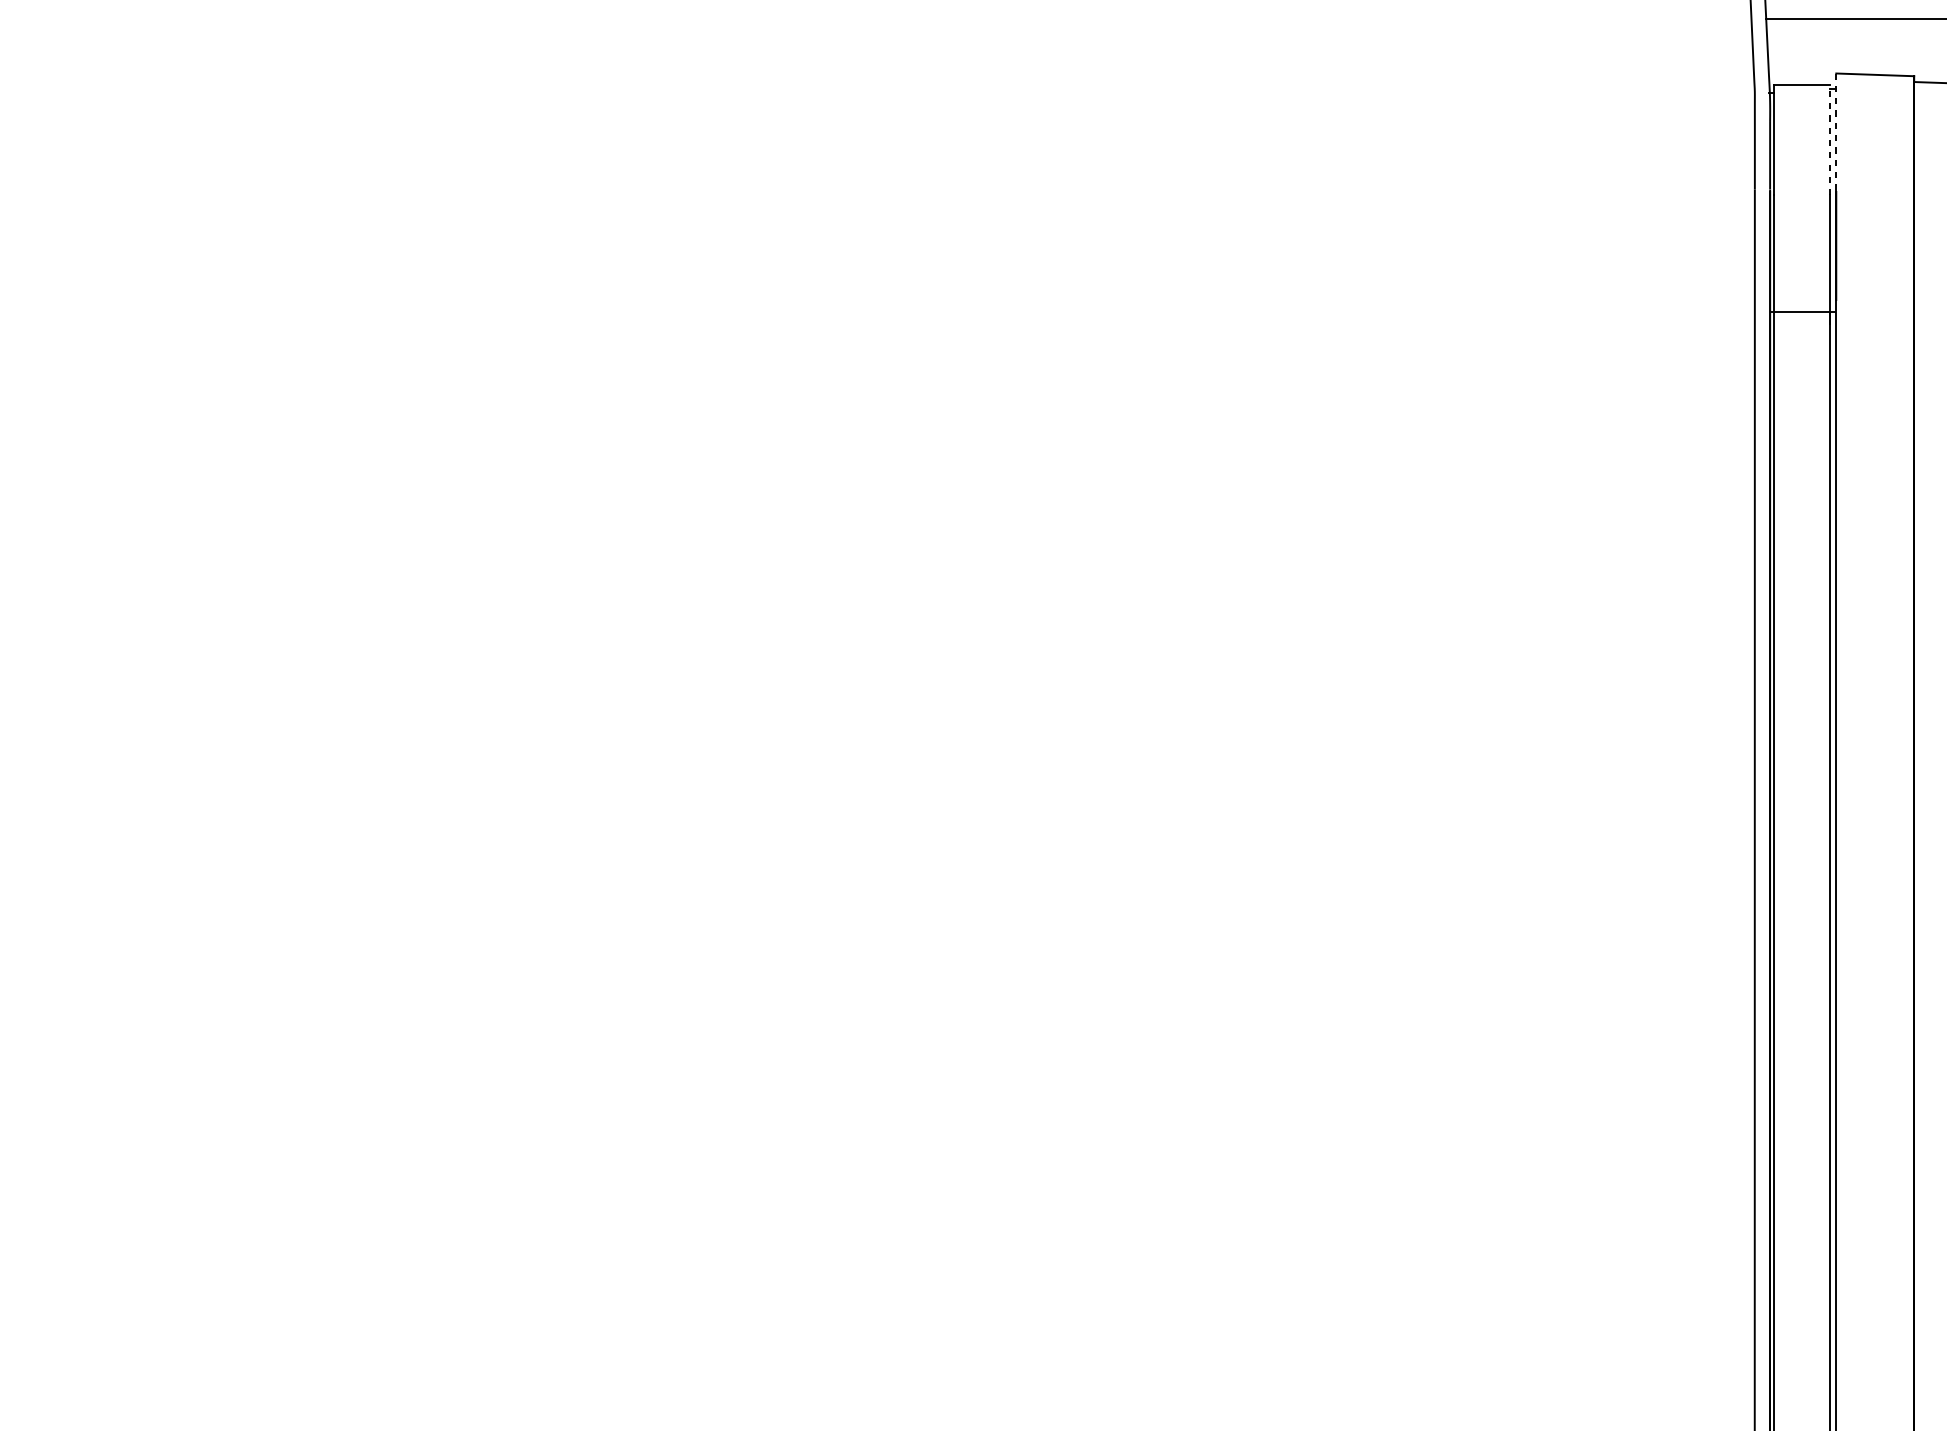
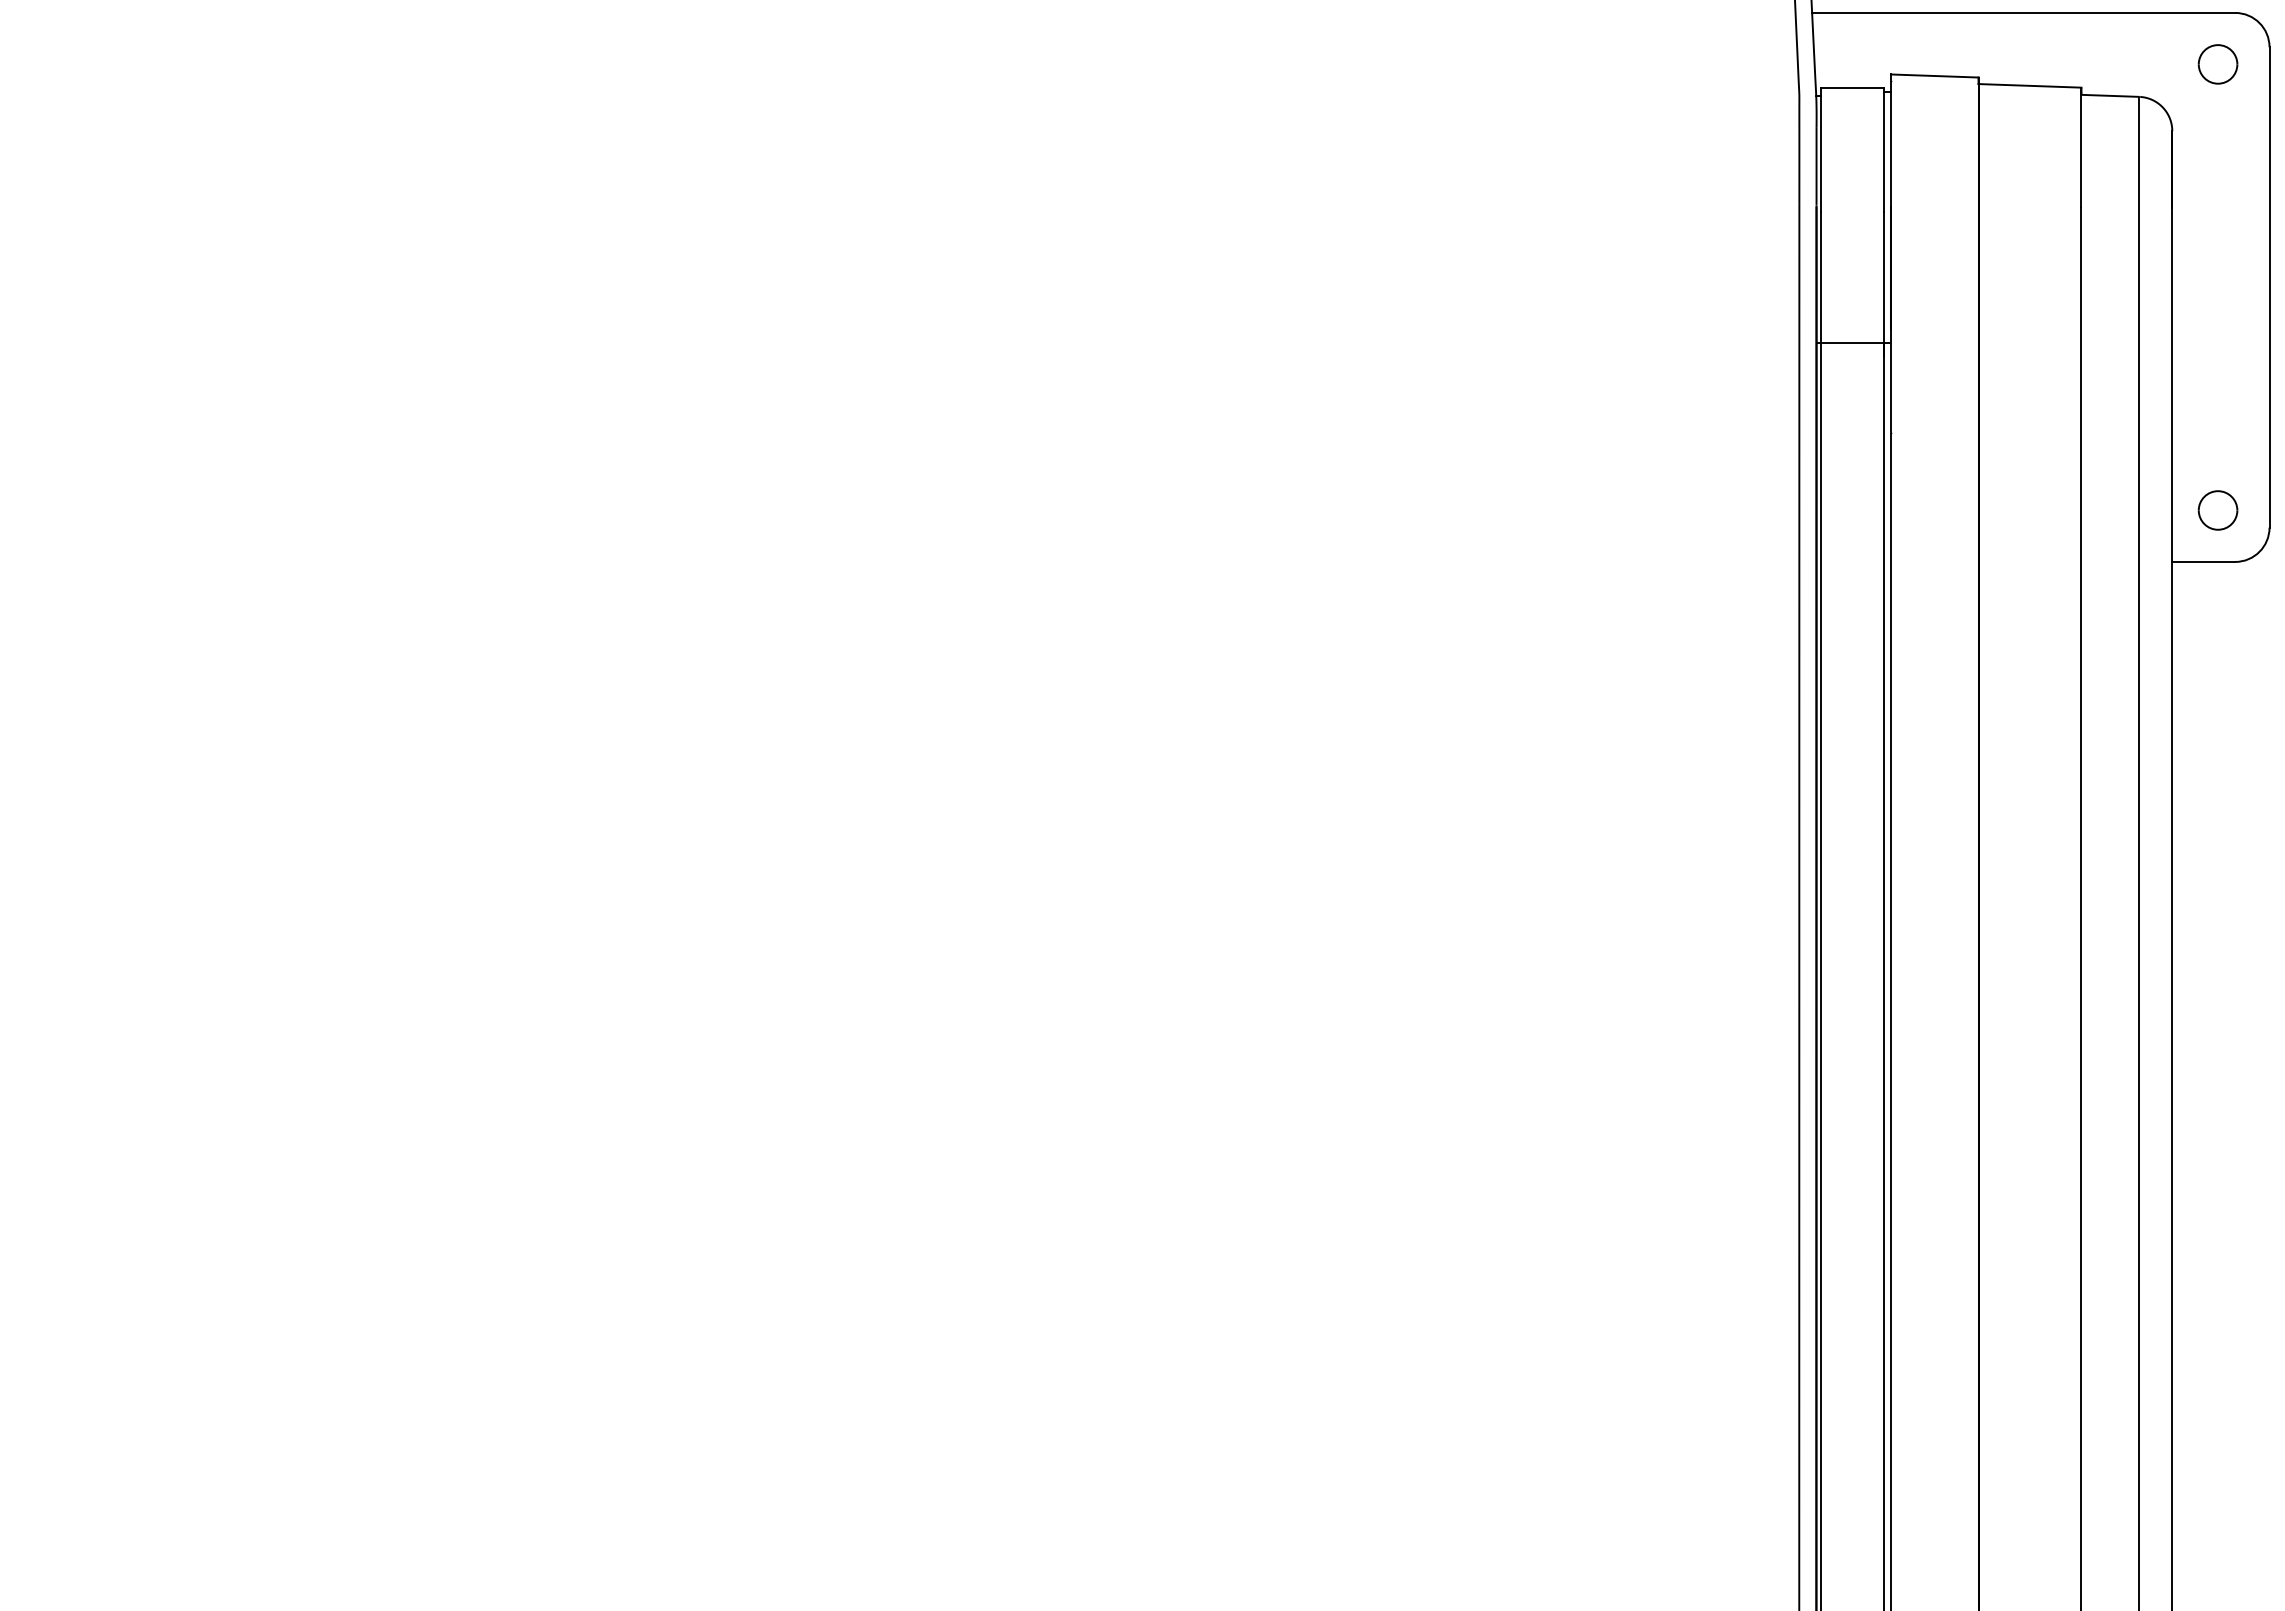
line: (1835, 132) -> (1890, 140), dashed -> solid
line: (1829, 140) -> (1883, 149), dashed -> solid

